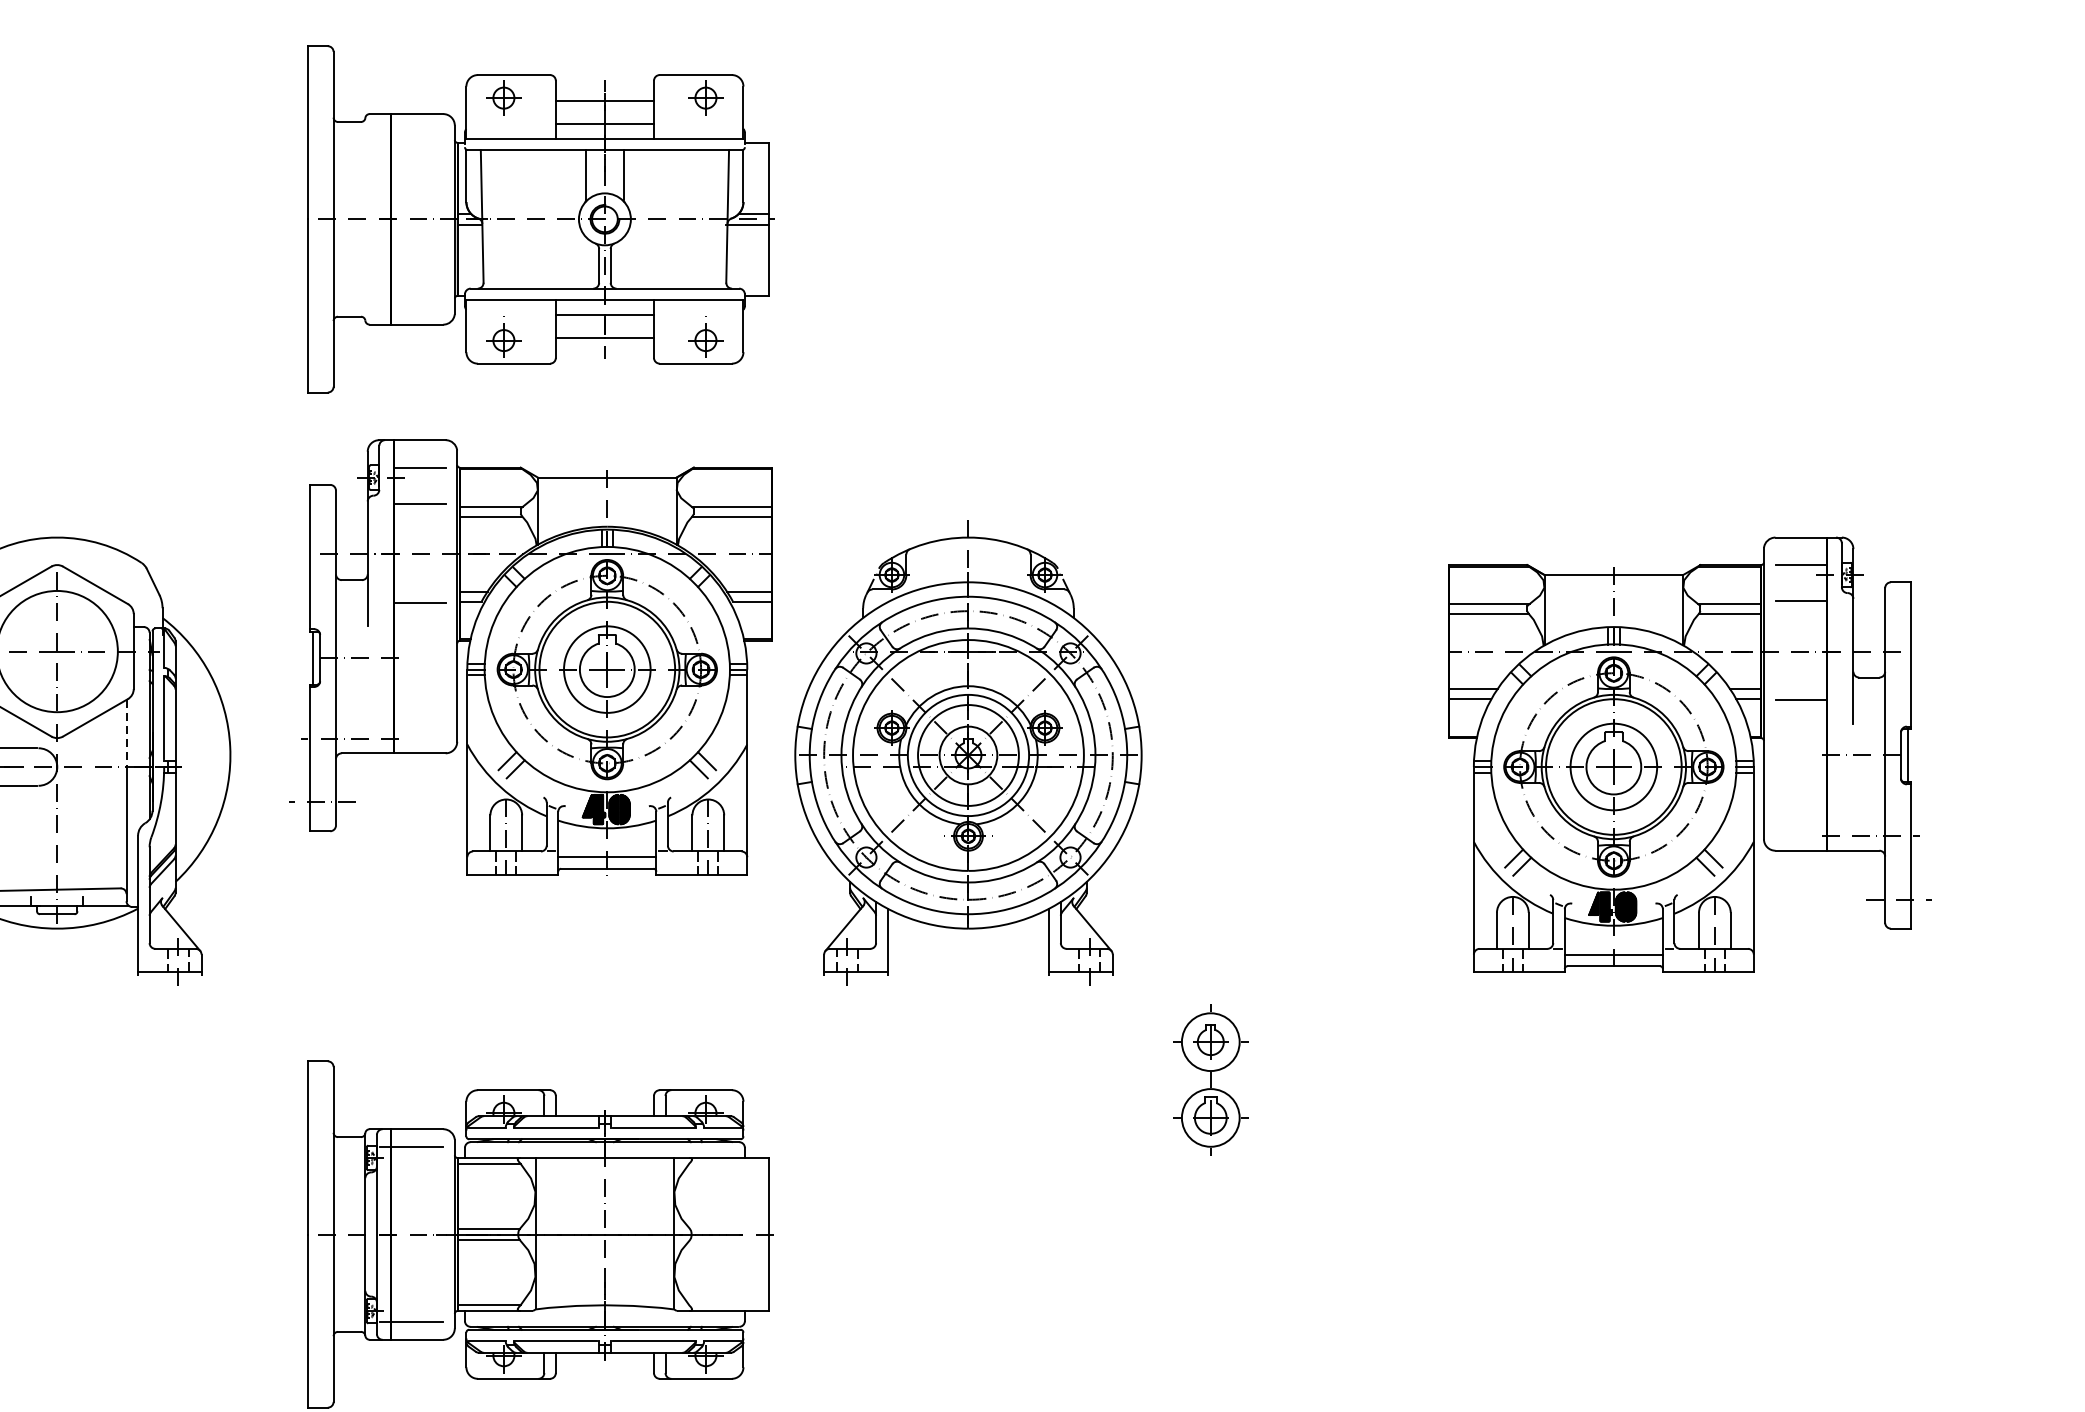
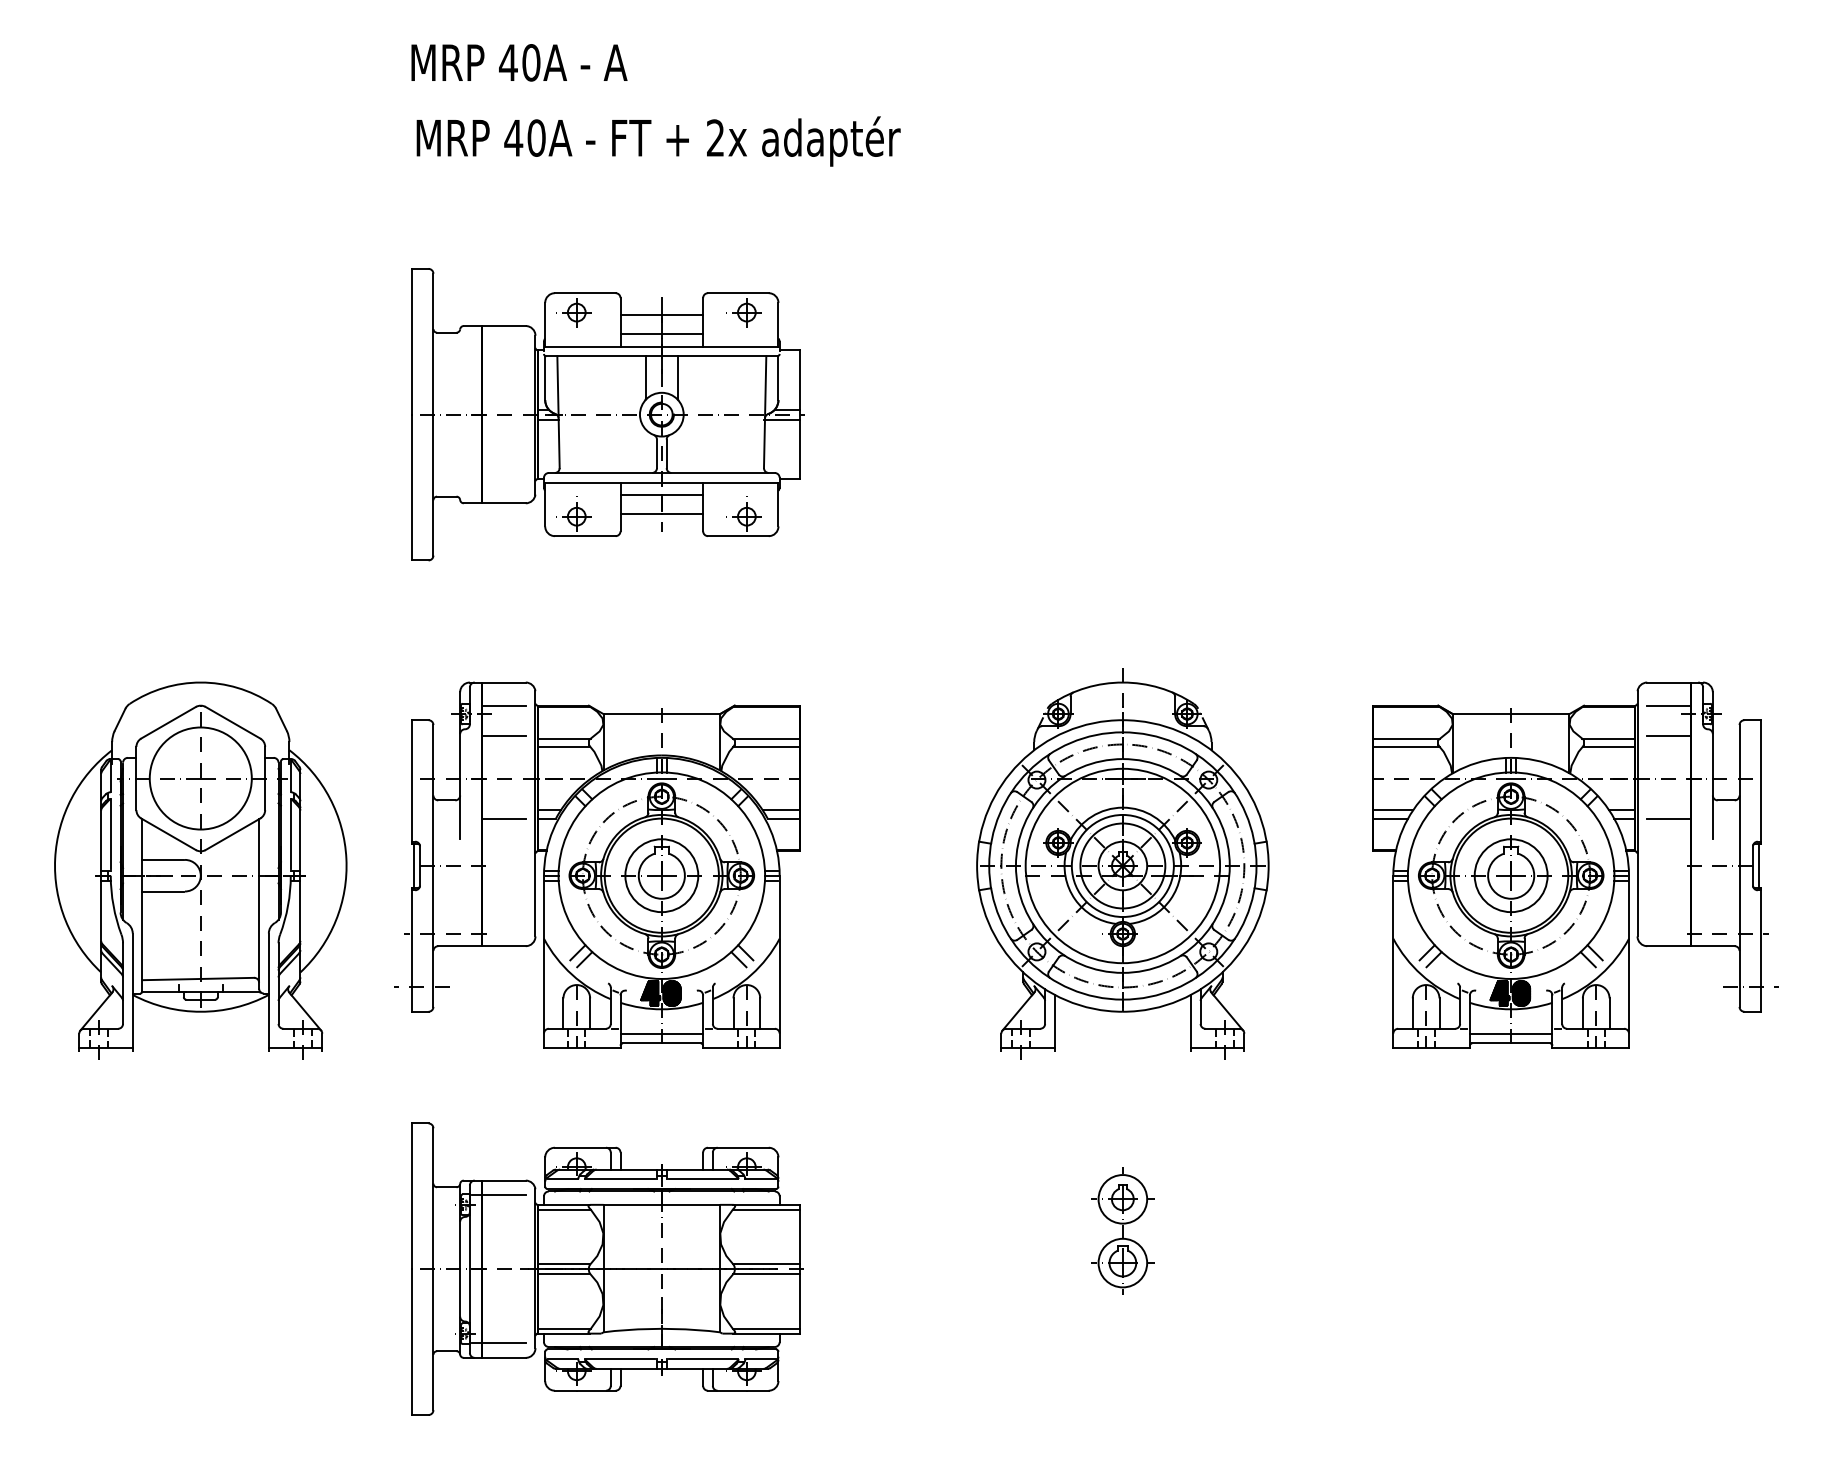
part: (530, 656) -> (597, 864), moved
line: (126, 733) -> (259, 847), dashed -> solid
part: (968, 752) -> (1122, 863), moved
part: (1210, 1079) -> (1122, 1230), moved
line: (729, 1163) -> (766, 1209), added
line: (729, 1228) -> (766, 1264), added
line: (729, 1240) -> (766, 1274), added
line: (729, 1304) -> (766, 1328), added

